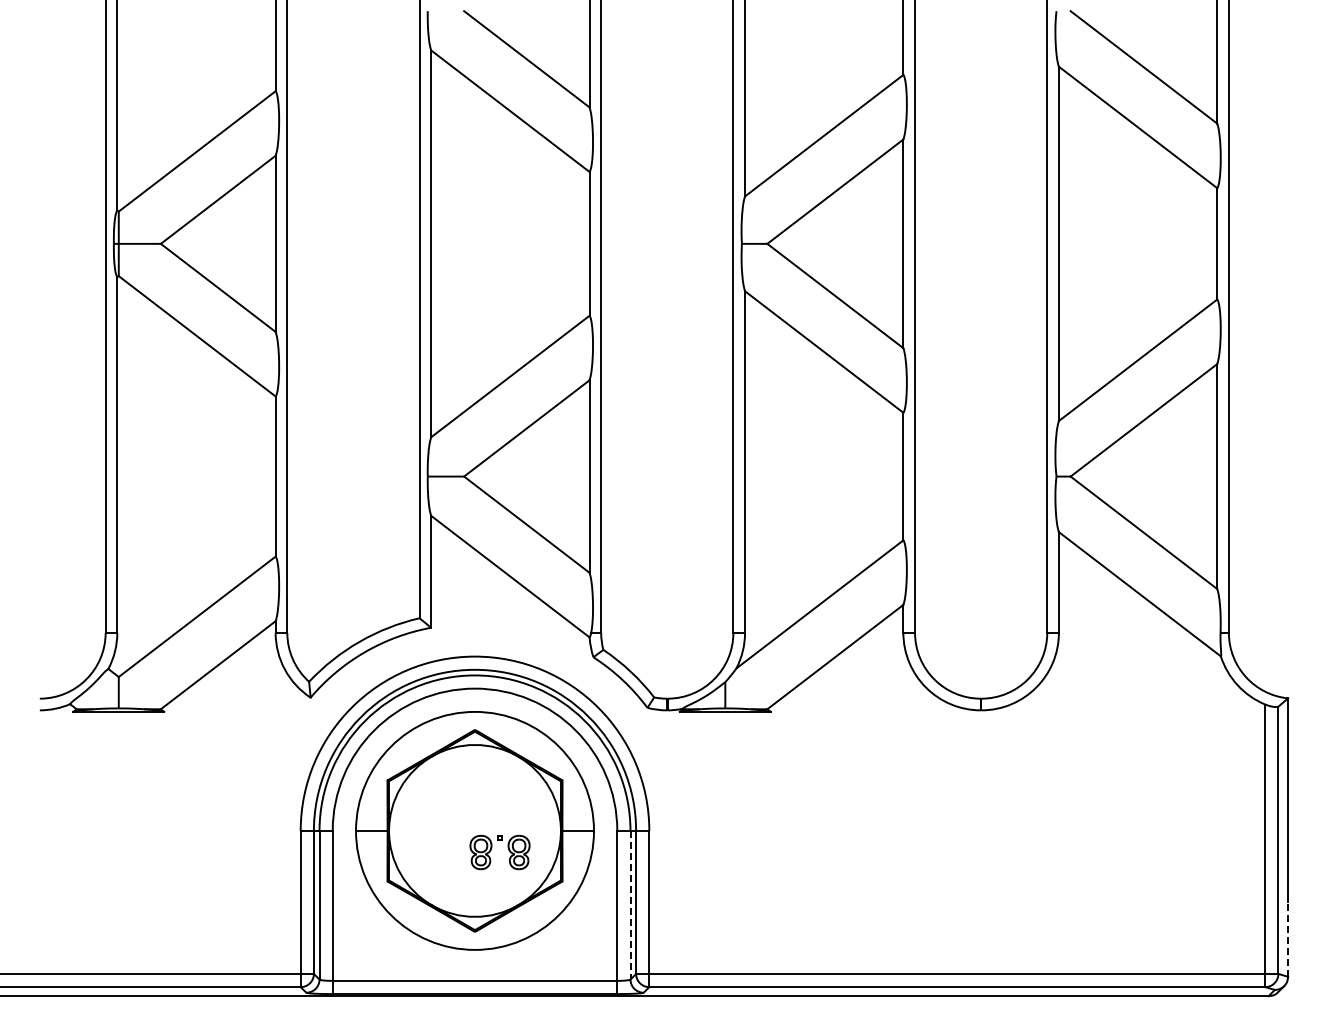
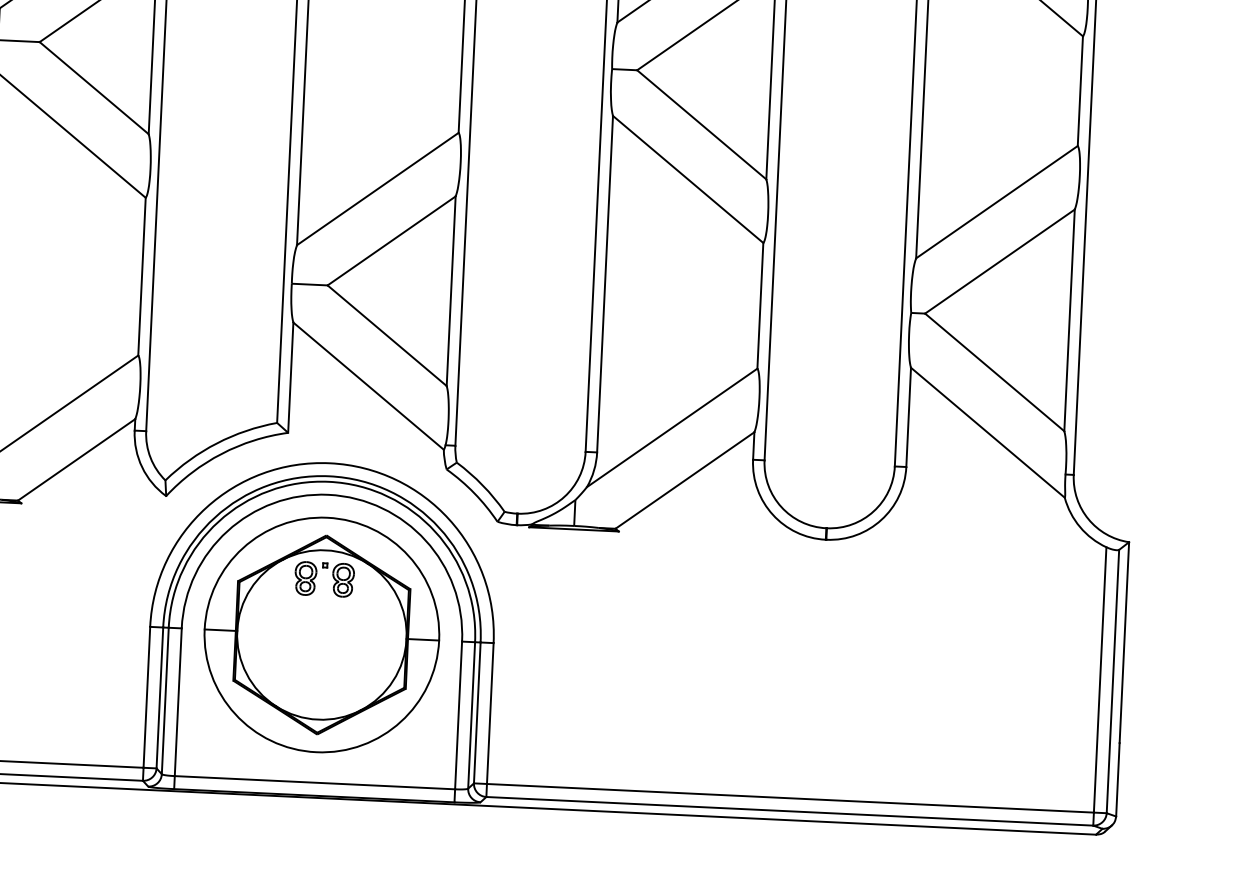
part: (491, 850) -> (316, 577), moved
line: (630, 905) -> (471, 715), dashed -> solid
line: (1288, 938) -> (1118, 778), dashed -> solid

